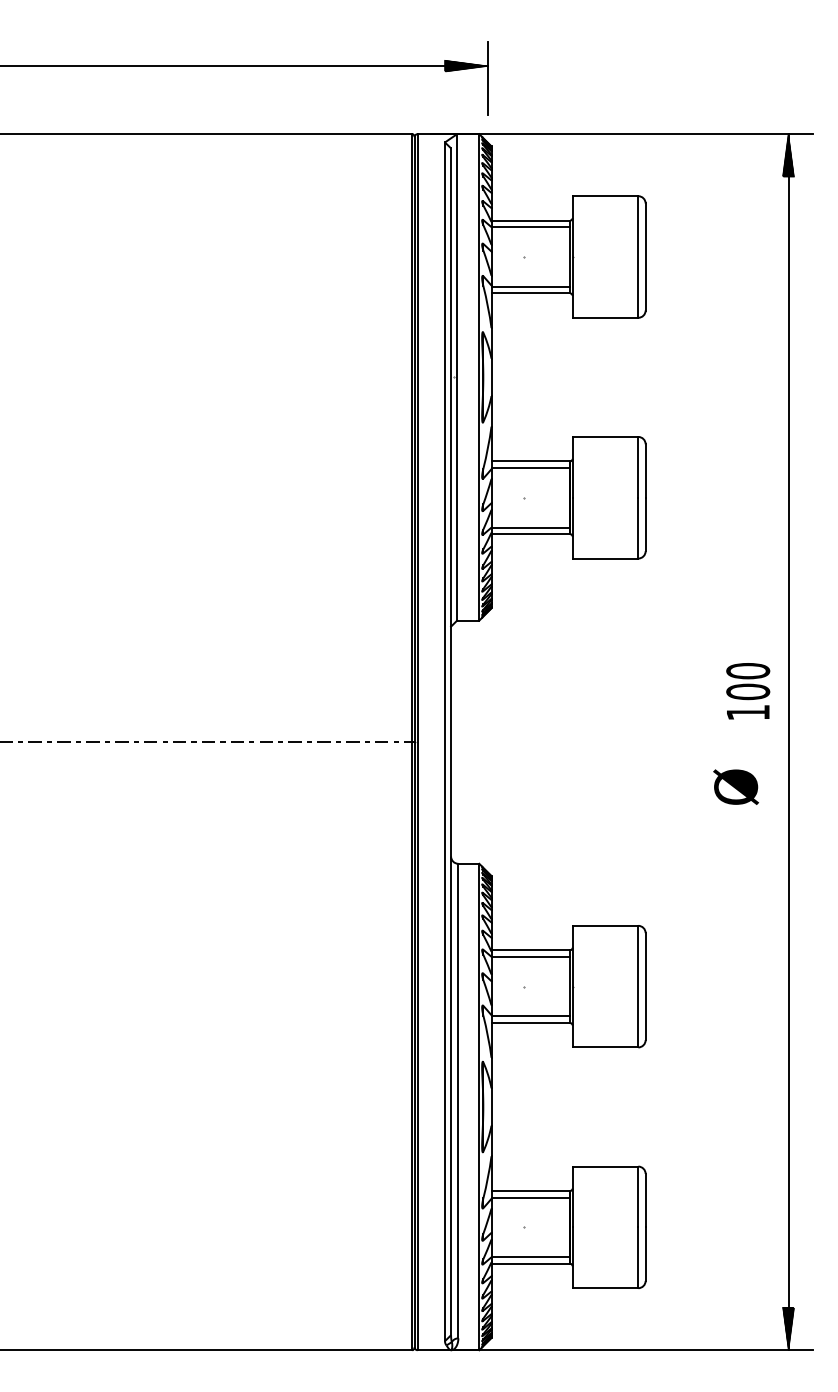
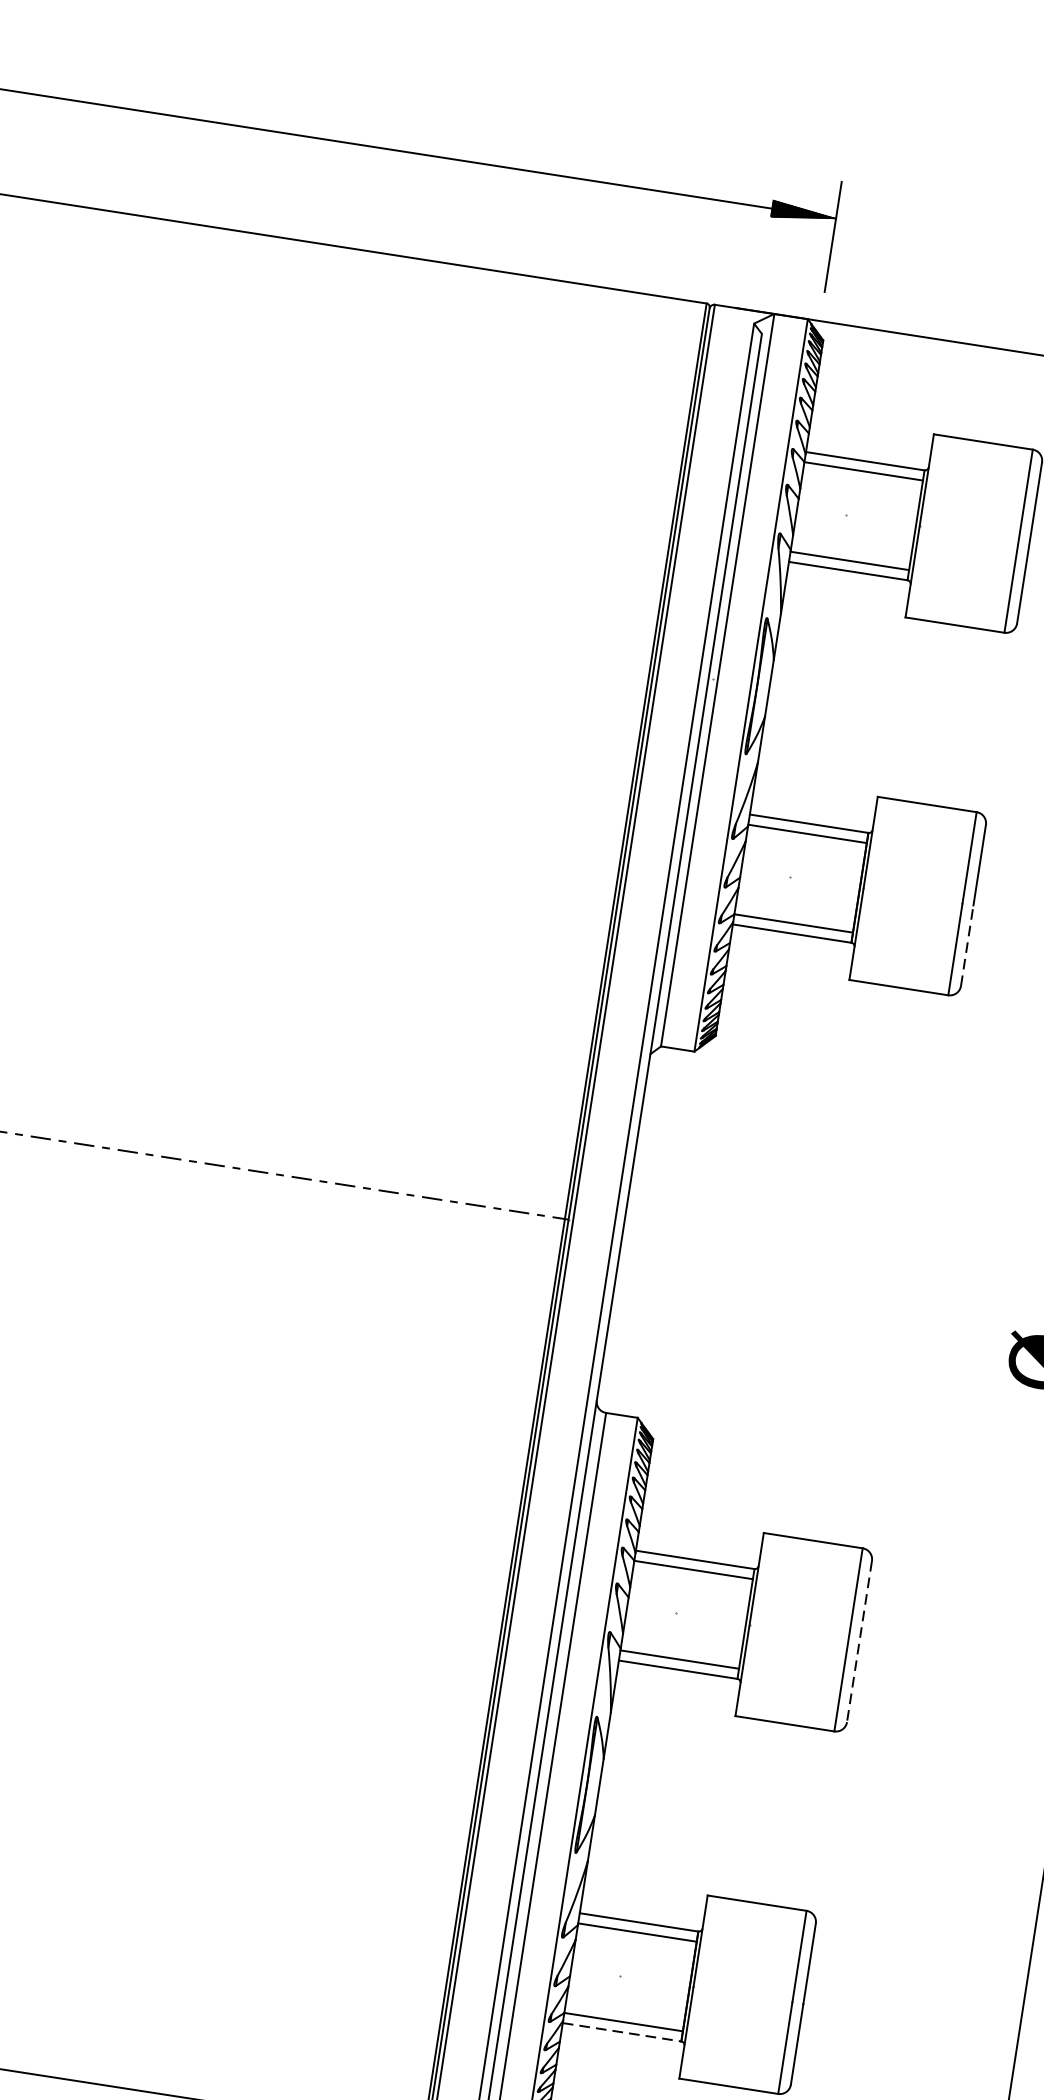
line: (645, 524) -> (967, 945), solid -> dashed
line: (645, 986) -> (859, 1641), solid -> dashed
line: (531, 1263) -> (623, 2031), solid -> dashed

